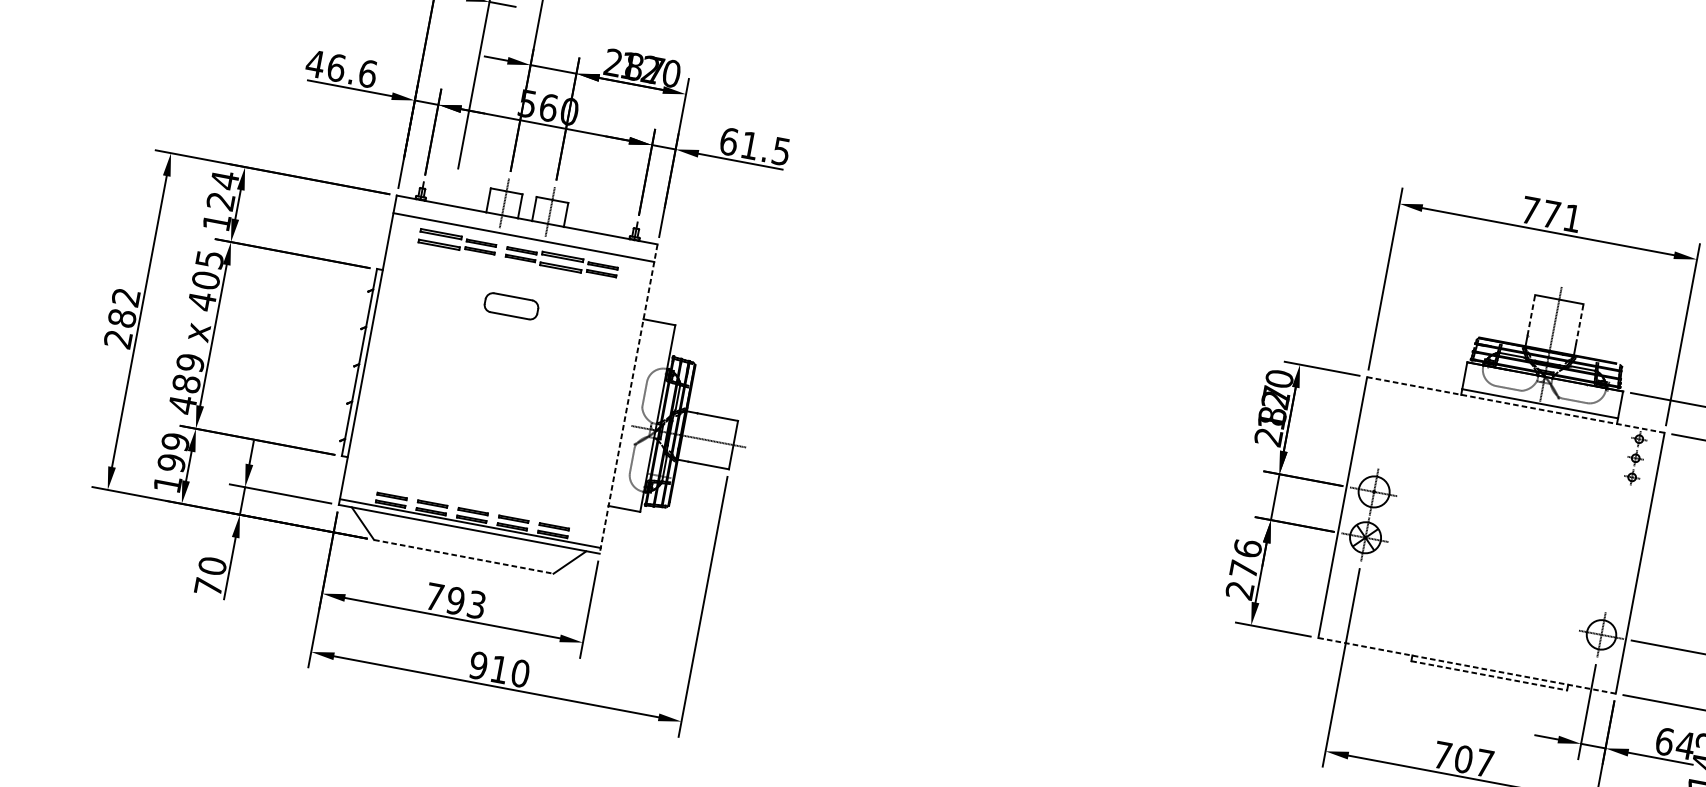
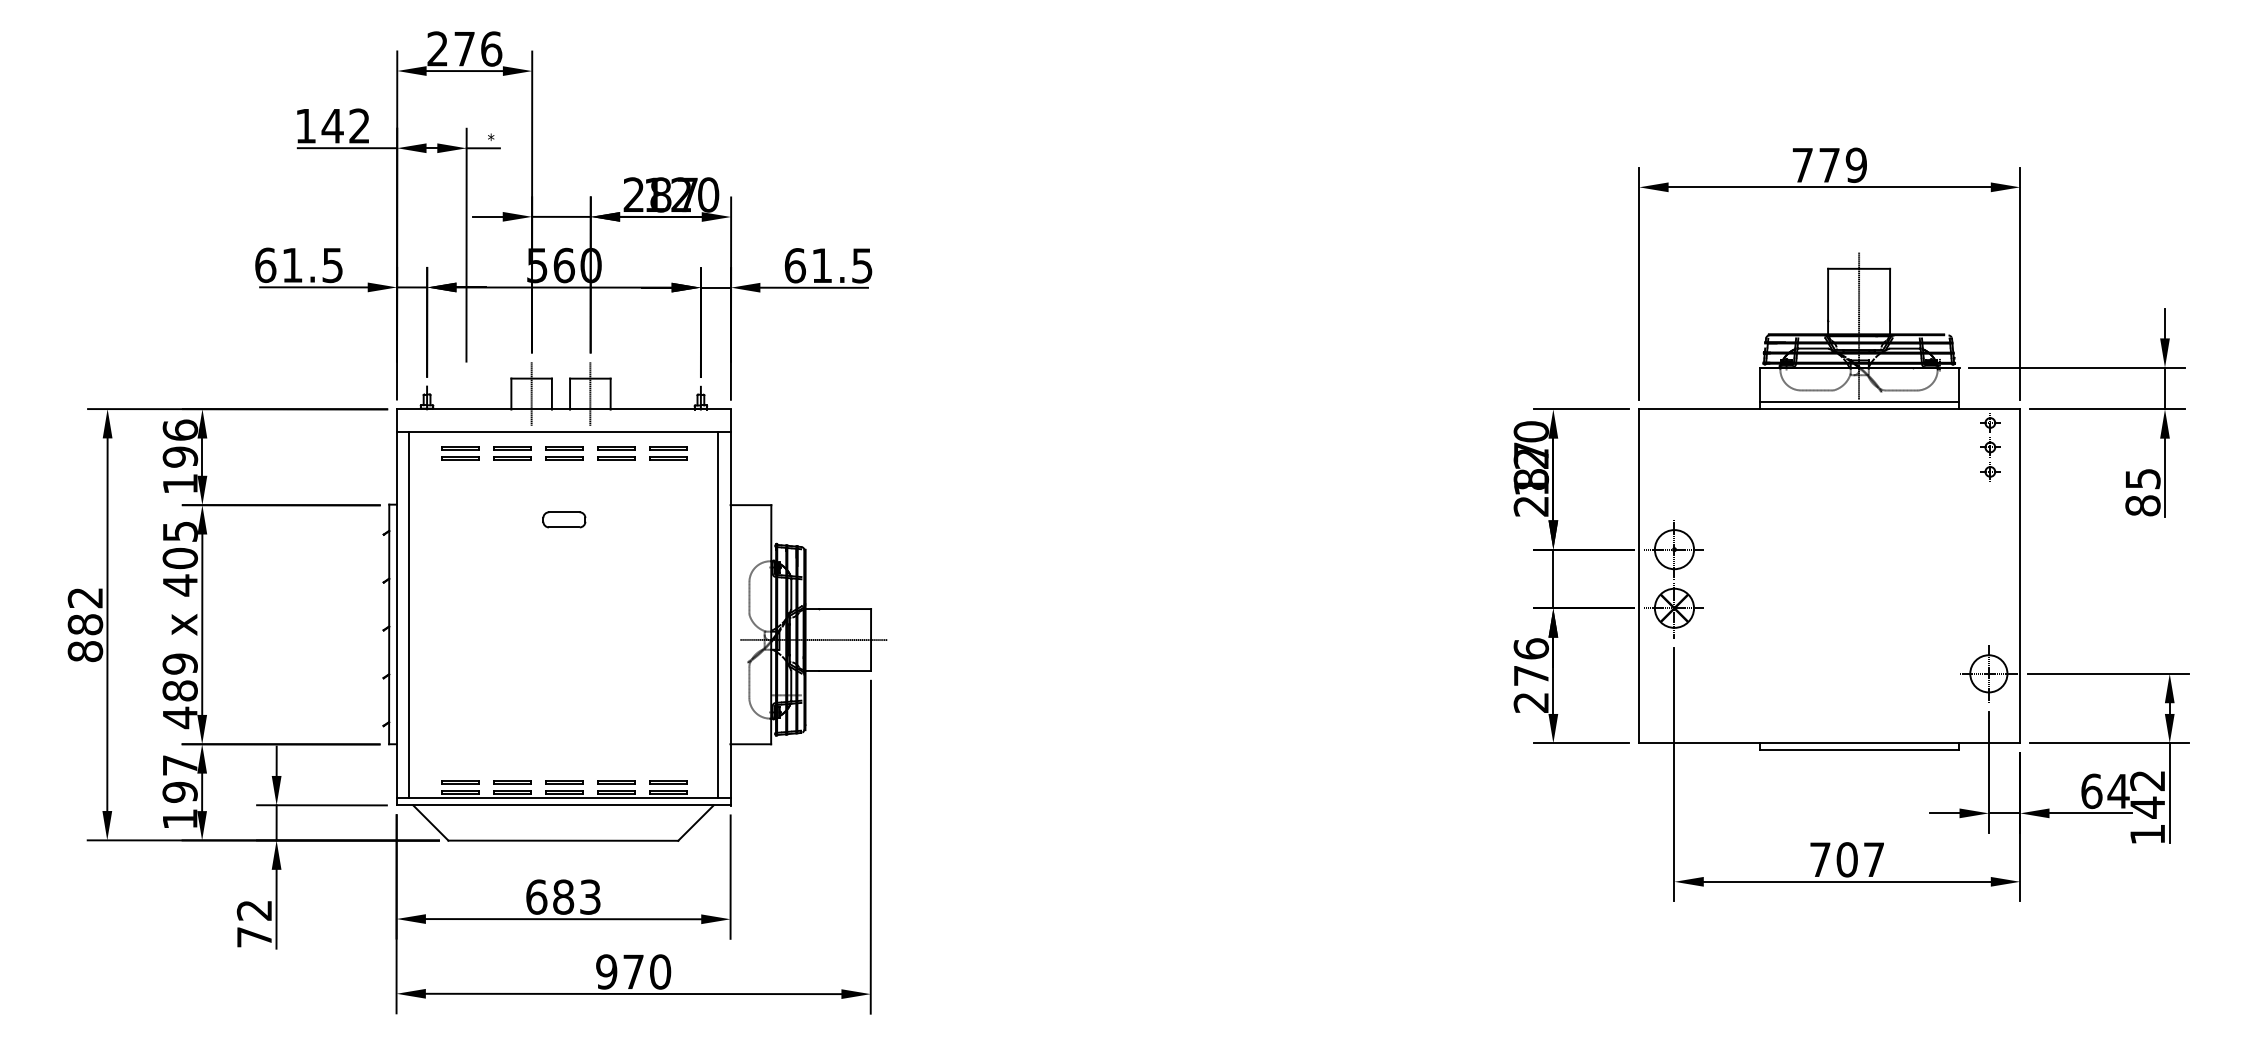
text: (341, 68) -> (298, 265), 46.6 -> 61.5
text: (222, 190) -> (180, 443), 124 -> 196
text: (1571, 217) -> (1855, 164), 771 -> 779
part: (440, 239) -> (460, 453), size x0.71
part: (561, 262) -> (616, 453), size x0.71
part: (511, 306) -> (564, 519), size x0.62
line: (1531, 315) -> (1828, 294), dashed -> solid
line: (1580, 324) -> (1890, 294), dashed -> solid
text: (118, 339) -> (85, 651), 282 -> 882
line: (376, 357) -> (408, 614), added
line: (628, 399) -> (730, 608), dashed -> solid
line: (617, 403) -> (718, 615), added
line: (1515, 405) -> (1829, 409), dashed -> solid
text: (175, 442) -> (179, 765), 199 -> 197
line: (464, 556) -> (563, 840), dashed -> solid
text: (212, 565) -> (254, 909), 70 -> 72
text: (445, 598) -> (550, 896), 793 -> 683
line: (1467, 666) -> (1830, 743), dashed -> solid
text: (499, 669) -> (633, 971), 910 -> 970
line: (1489, 675) -> (1859, 750), dashed -> solid

